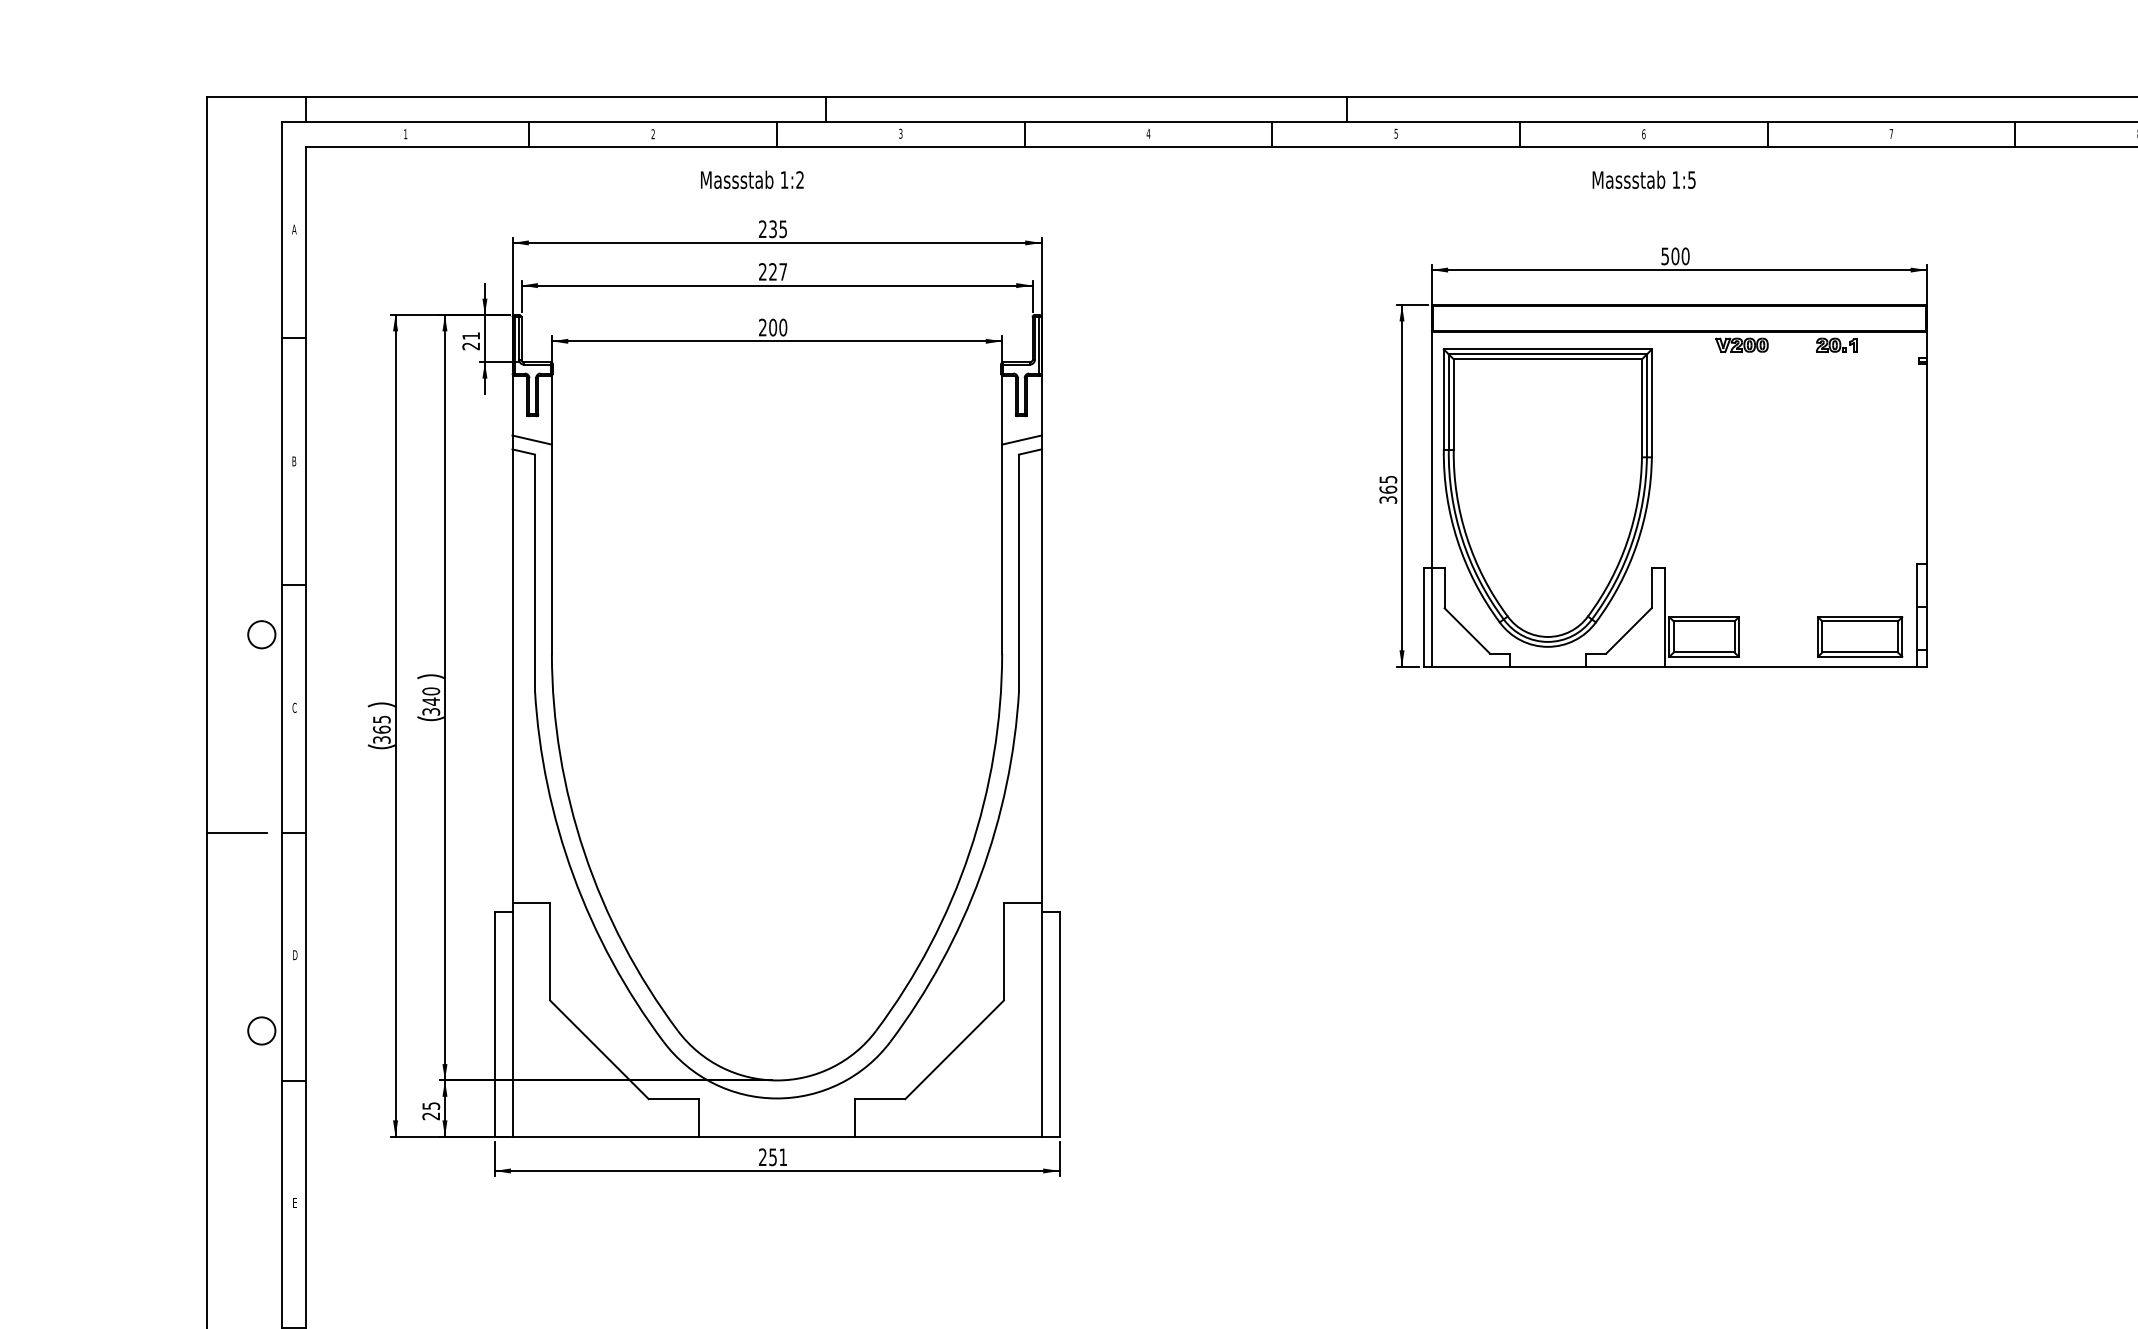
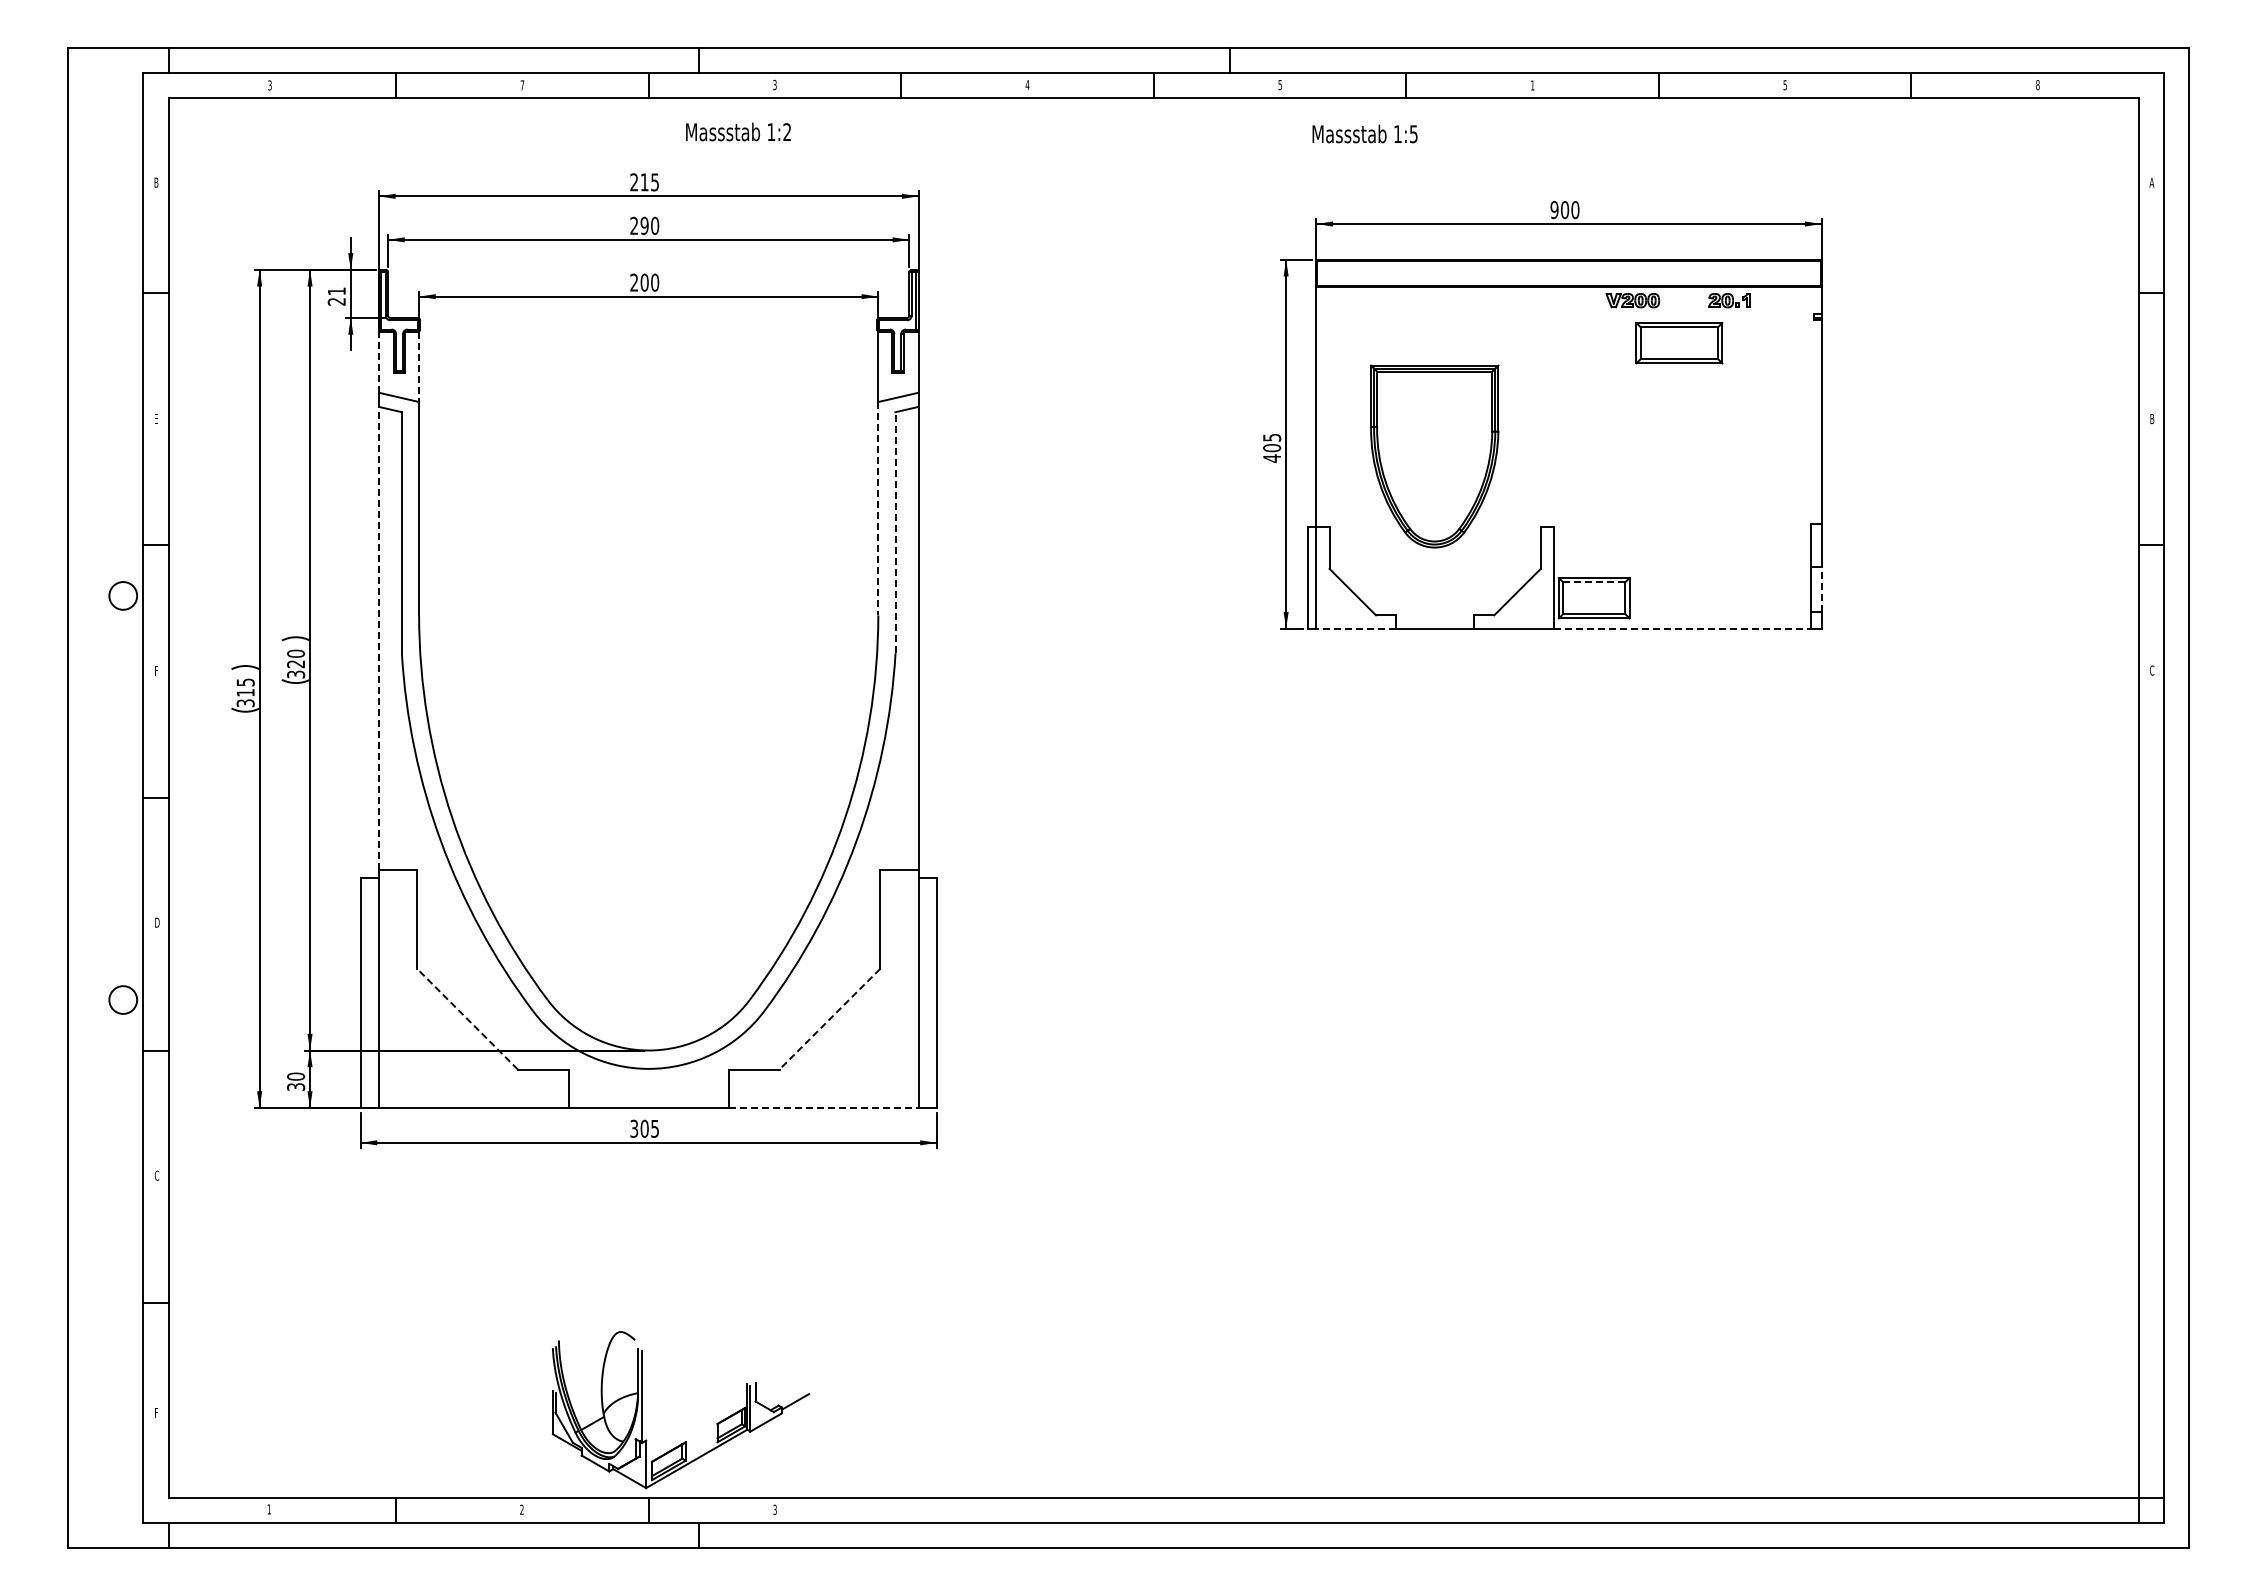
text: (405, 134) -> (269, 85), 1 -> 3
text: (653, 134) -> (522, 85), 2 -> 7
text: (1643, 134) -> (1532, 85), 6 -> 1
text: (1890, 134) -> (1784, 85), 7 -> 5
text: (752, 179) -> (738, 131), moved
text: (1643, 179) -> (1364, 133), moved
text: (294, 229) -> (156, 182), A -> B
text: (772, 229) -> (644, 182), 235 -> 215
text: (1665, 255) -> (1554, 209), 500 -> 900
text: (777, 271) -> (649, 225), 227 -> 290
line: (512, 404) -> (378, 361), solid -> dashed
line: (552, 410) -> (419, 367), solid -> dashed
text: (294, 461) -> (156, 419), B -> E
text: (1388, 495) -> (1272, 453), 365 -> 405
part: (1547, 498) -> (1434, 456), size x0.6
line: (1002, 549) -> (878, 508), solid -> dashed
line: (1019, 572) -> (895, 532), solid -> dashed
line: (1704, 621) -> (1594, 582), solid -> dashed
line: (1926, 628) -> (1821, 589), solid -> dashed
part: (1860, 636) -> (1679, 342), moved
line: (1471, 666) -> (1356, 628), solid -> dashed
line: (1790, 666) -> (1682, 628), solid -> dashed
line: (512, 675) -> (378, 637), solid -> dashed
text: (430, 700) -> (295, 663), 340 -> 320
text: (294, 707) -> (156, 670), C -> F
text: (381, 729) -> (245, 692), 365 -> 315
line: (236, 833) -> (97, 798), removed
line: (599, 1049) -> (467, 1018), solid -> dashed
line: (954, 1050) -> (829, 1019), solid -> dashed
text: (431, 1110) -> (296, 1081), 25 -> 30
line: (948, 1136) -> (823, 1107), solid -> dashed
text: (772, 1156) -> (644, 1128), 251 -> 305
text: (294, 1203) -> (156, 1175), E -> C

